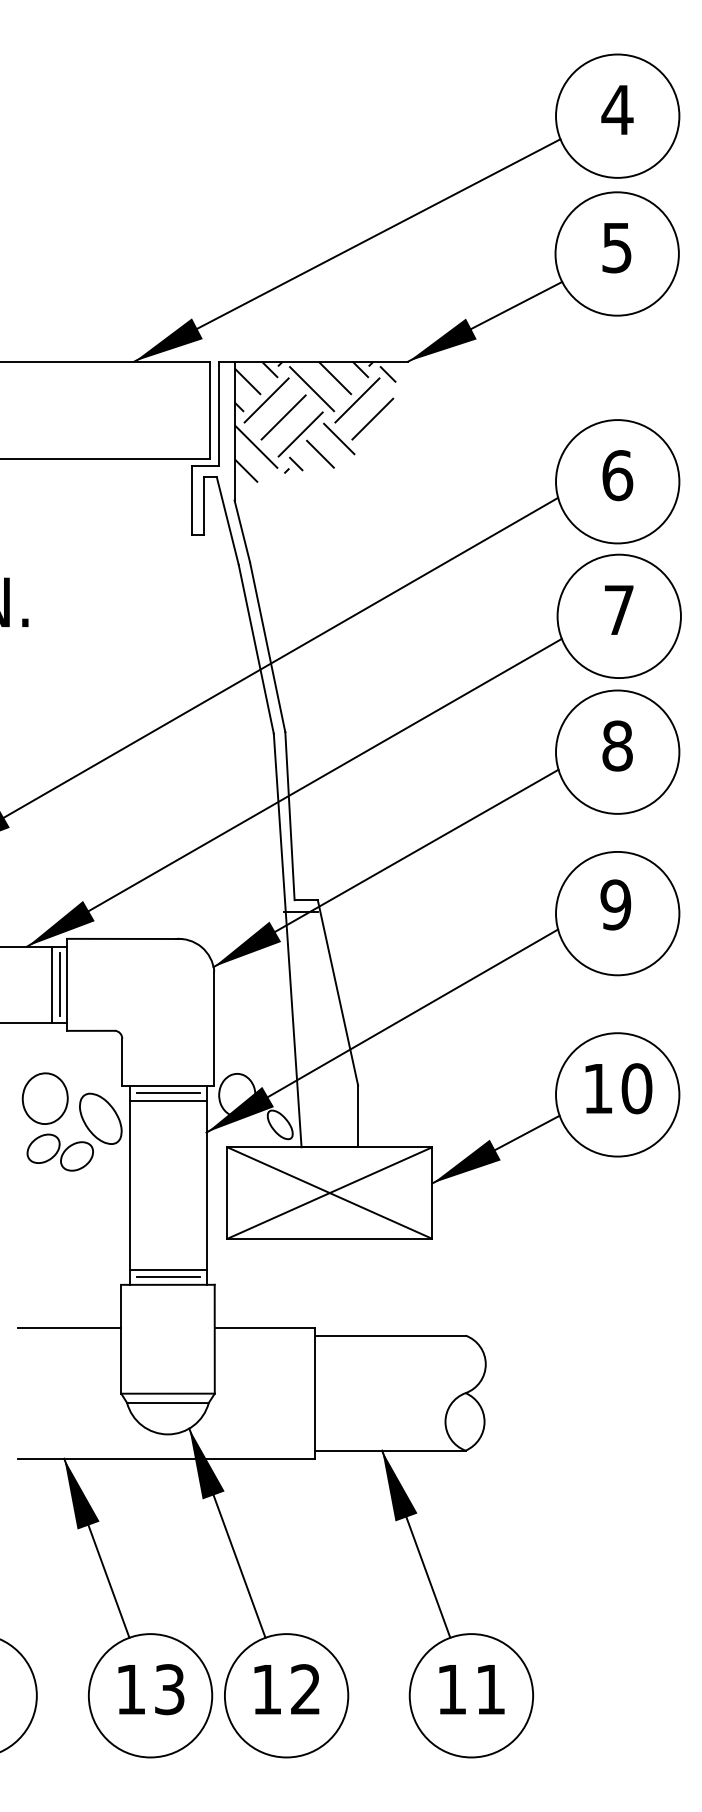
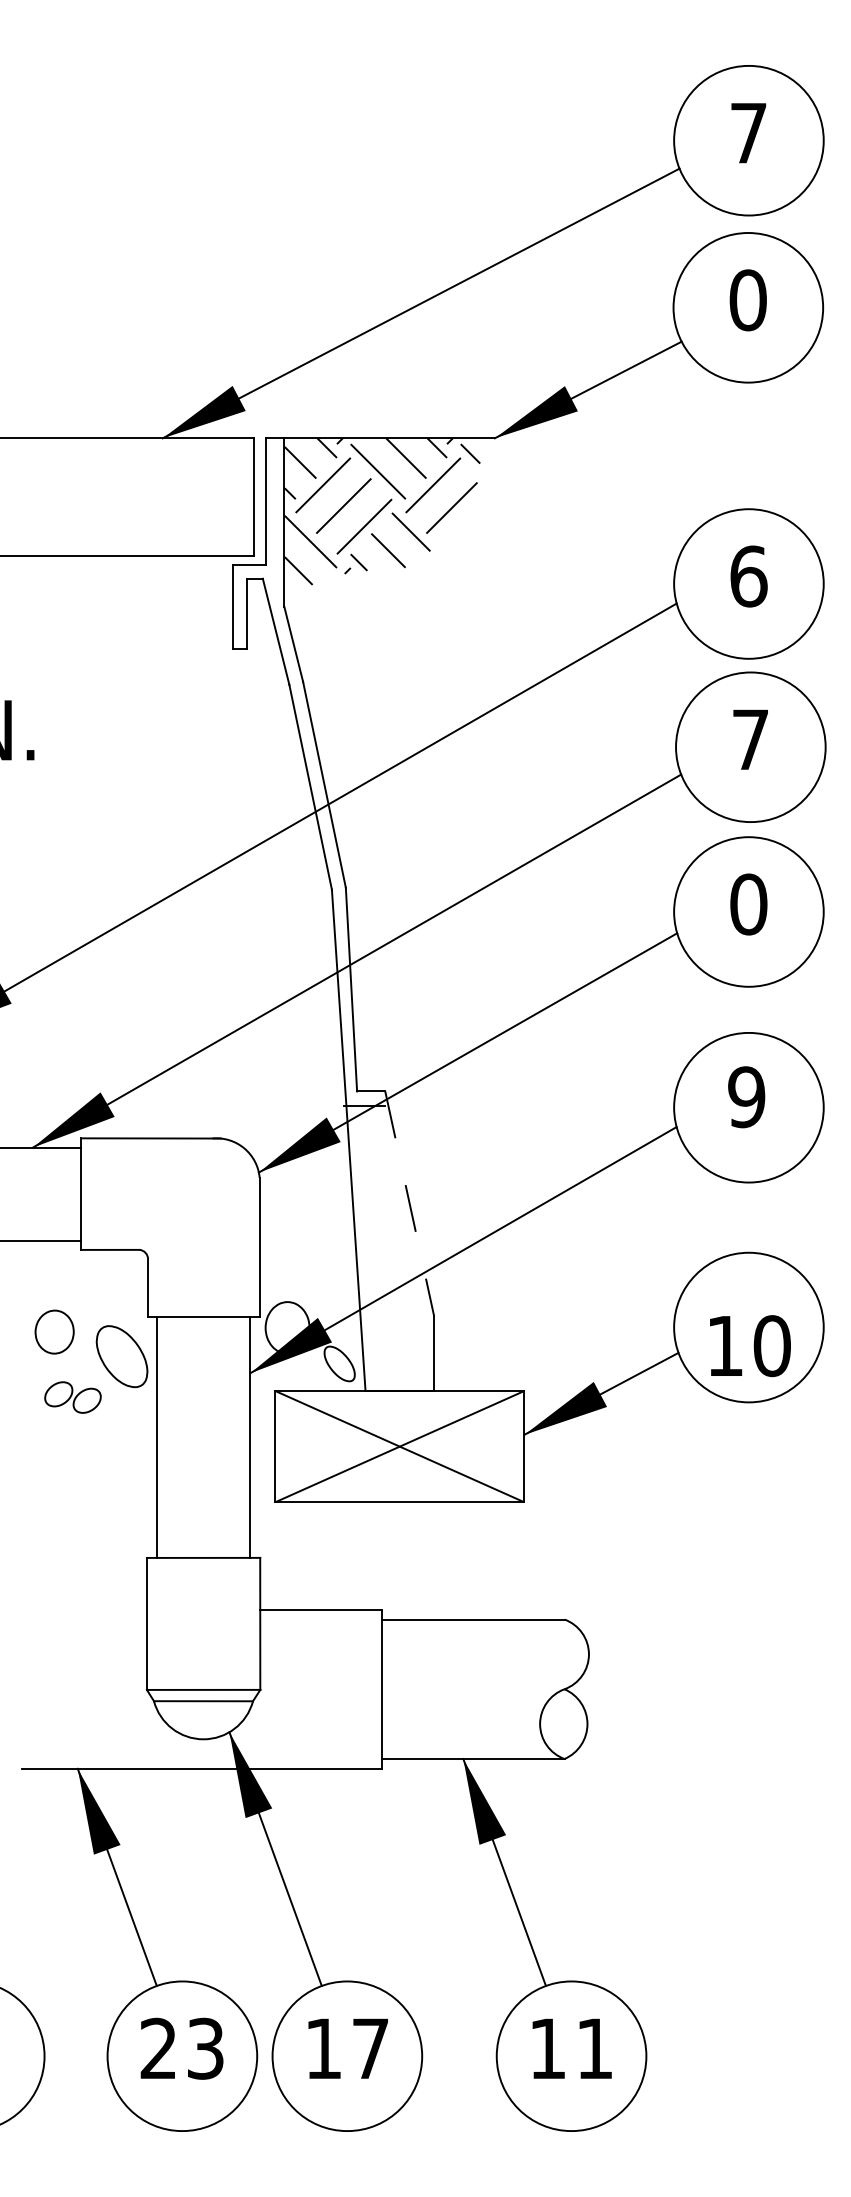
text: (617, 110) -> (748, 133), 4 -> 7
text: (616, 247) -> (747, 300), 5 -> 0
text: (617, 746) -> (748, 904), 8 -> 0
line: (51, 984) -> (62, 1193), removed
line: (59, 984) -> (72, 1193), removed
line: (337, 992) -> (409, 1203), solid -> dashed
text: (618, 1089) -> (750, 1346), moved
line: (167, 1093) -> (203, 1325), removed
part: (45, 1098) -> (54, 1331), size x0.7
line: (167, 1101) -> (203, 1335), removed
part: (59, 1152) -> (72, 1397), size x0.7
line: (167, 1269) -> (203, 1539), removed
line: (167, 1277) -> (203, 1548), removed
line: (68, 1327) -> (83, 1609), removed
text: (130, 1688) -> (157, 2047), 13 -> 23
text: (304, 1688) -> (369, 2047), 12 -> 17

